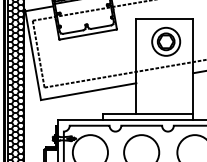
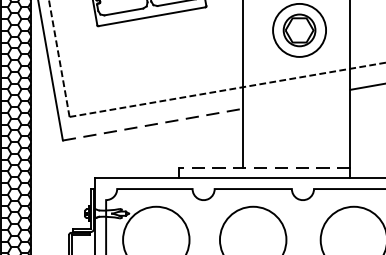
line: (89, 91) -> (154, 124), solid -> dashed
line: (147, 114) -> (264, 167), solid -> dashed

